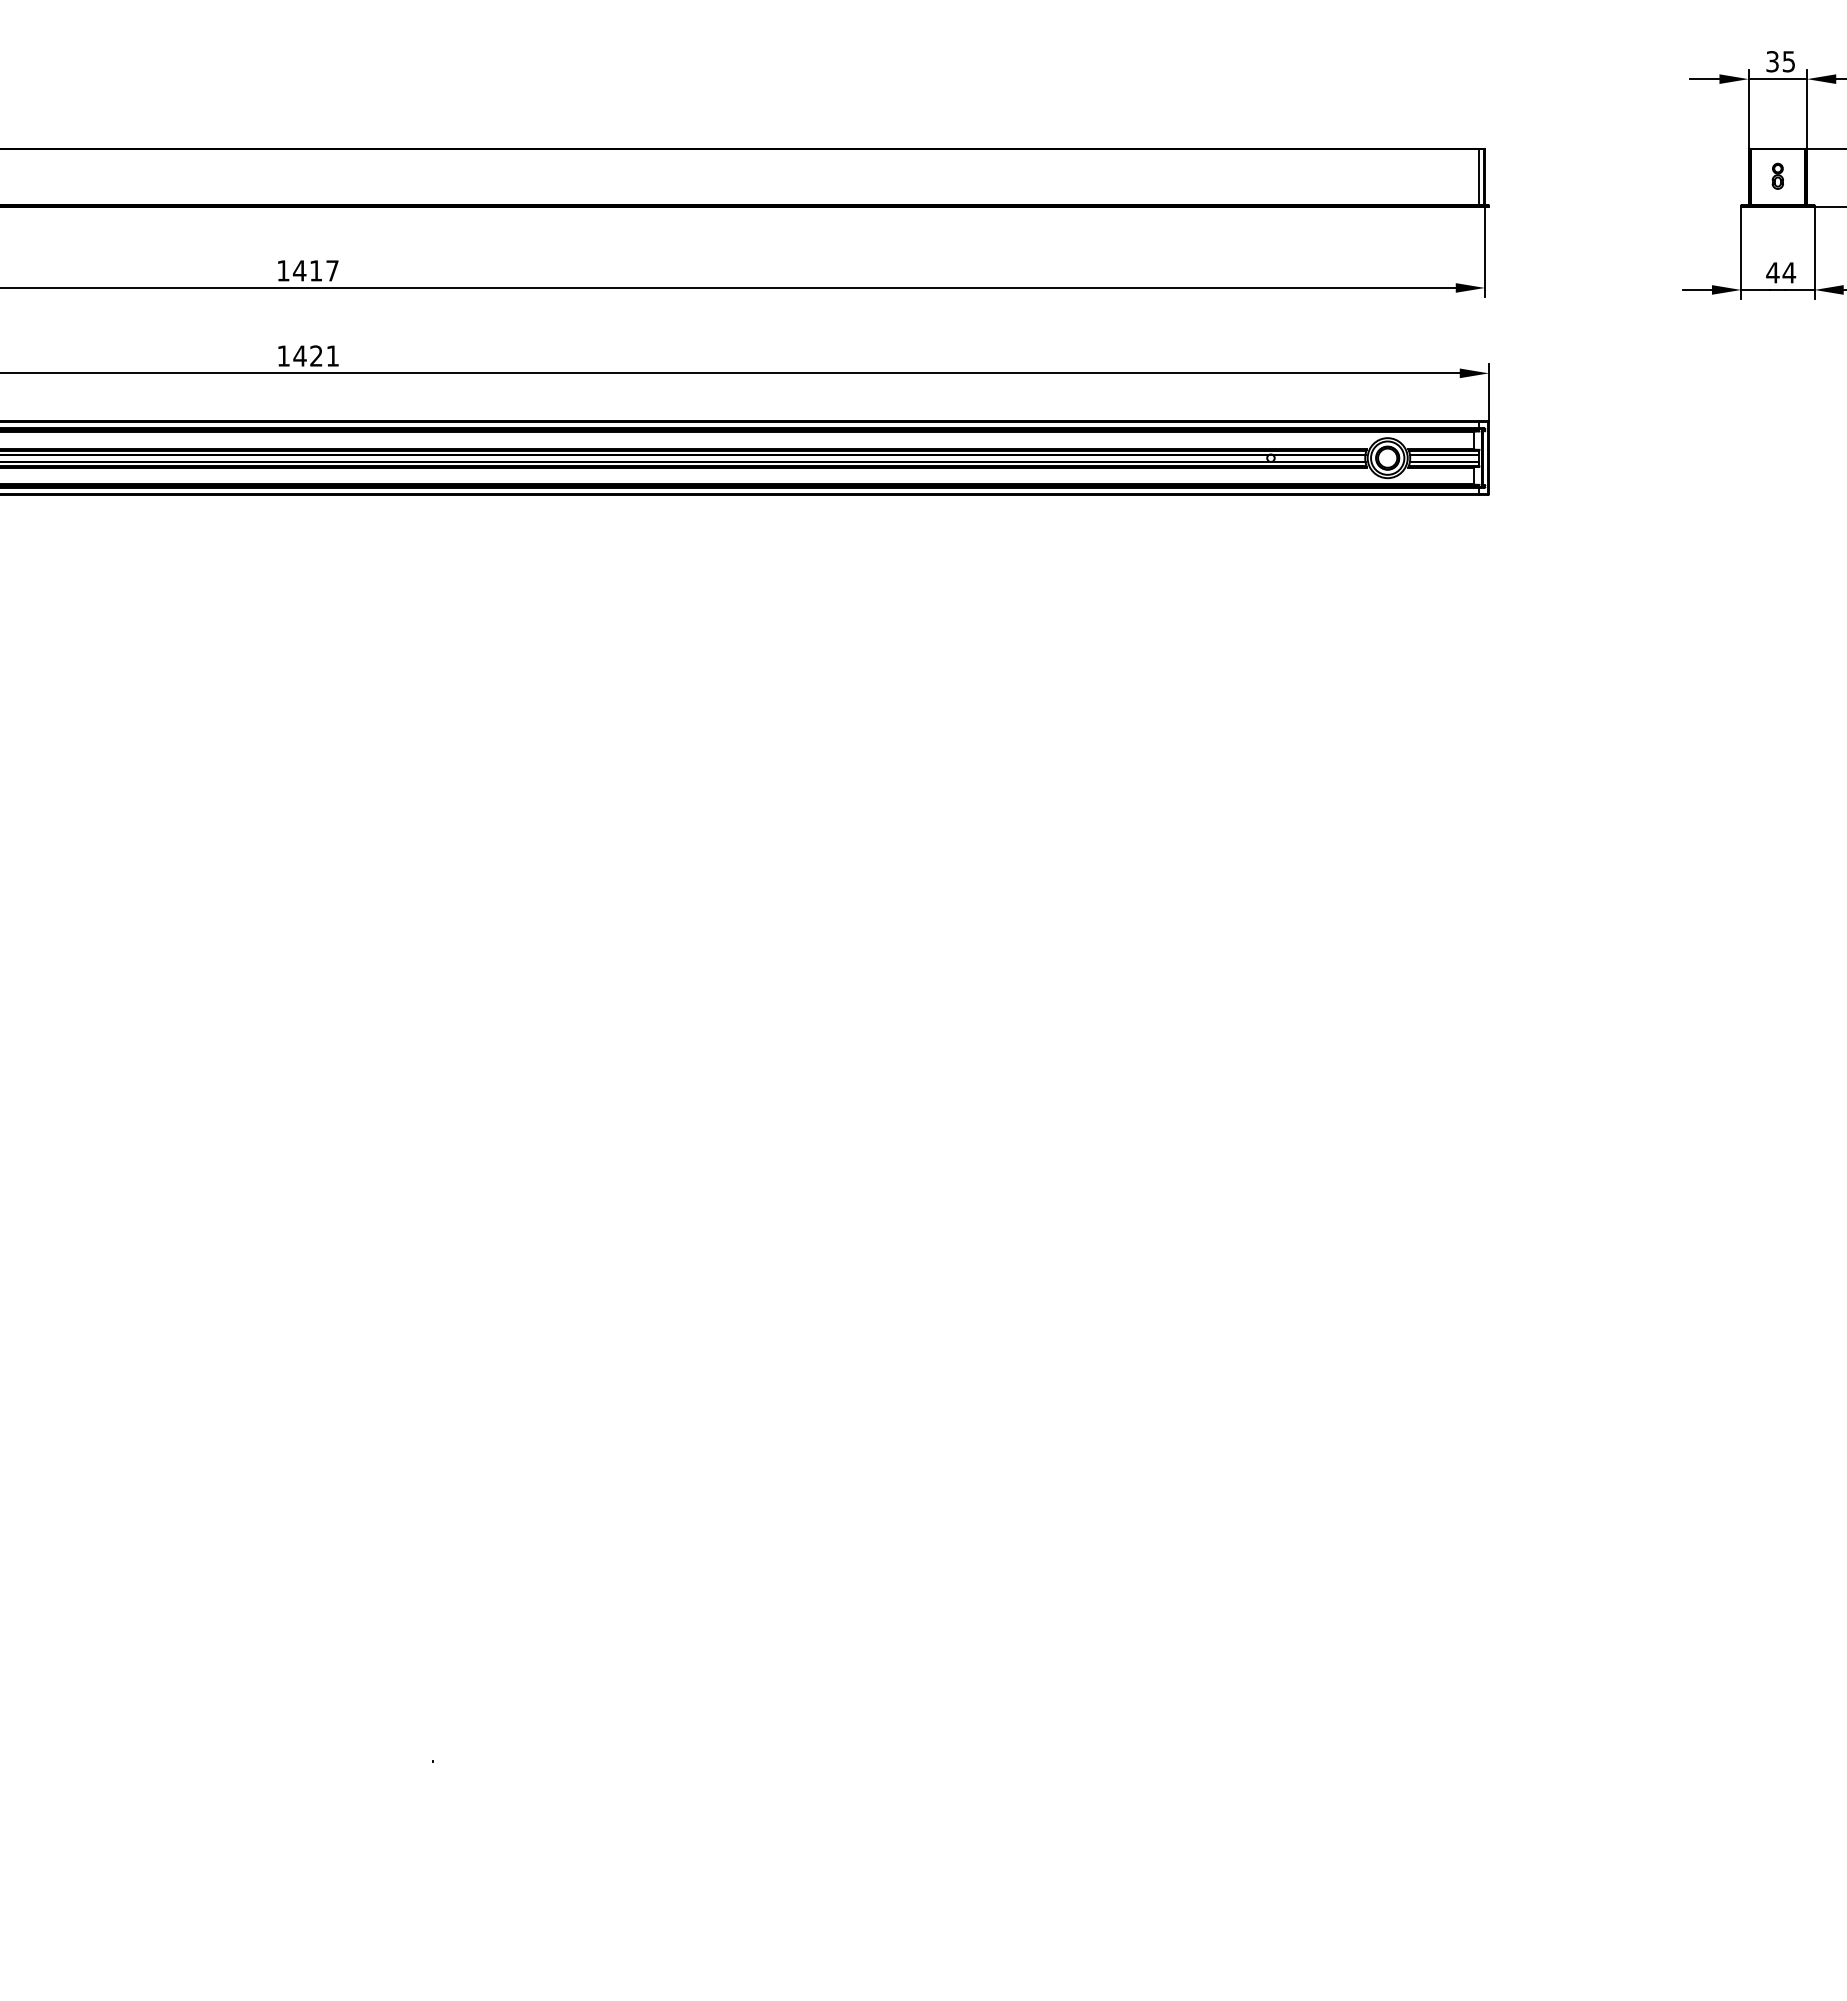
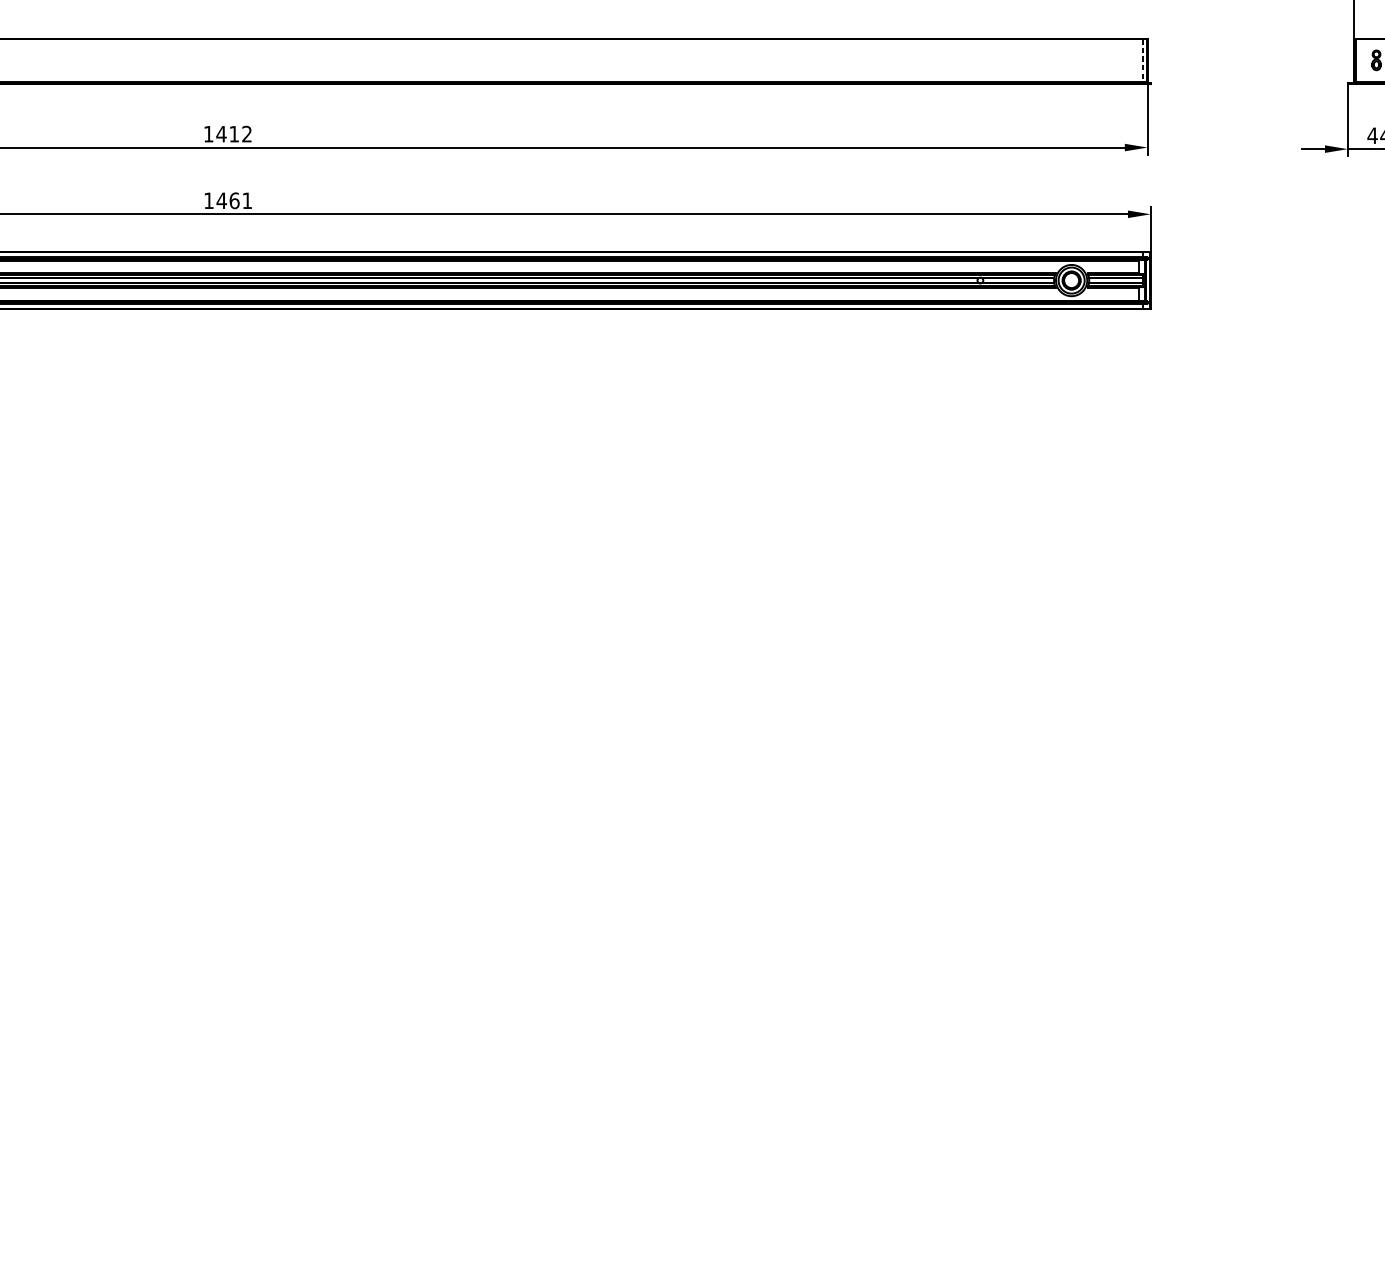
line: (1479, 176) -> (1143, 60), solid -> dashed
text: (332, 270) -> (247, 133), 1417 -> 1412
text: (316, 355) -> (234, 200), 1421 -> 1461

